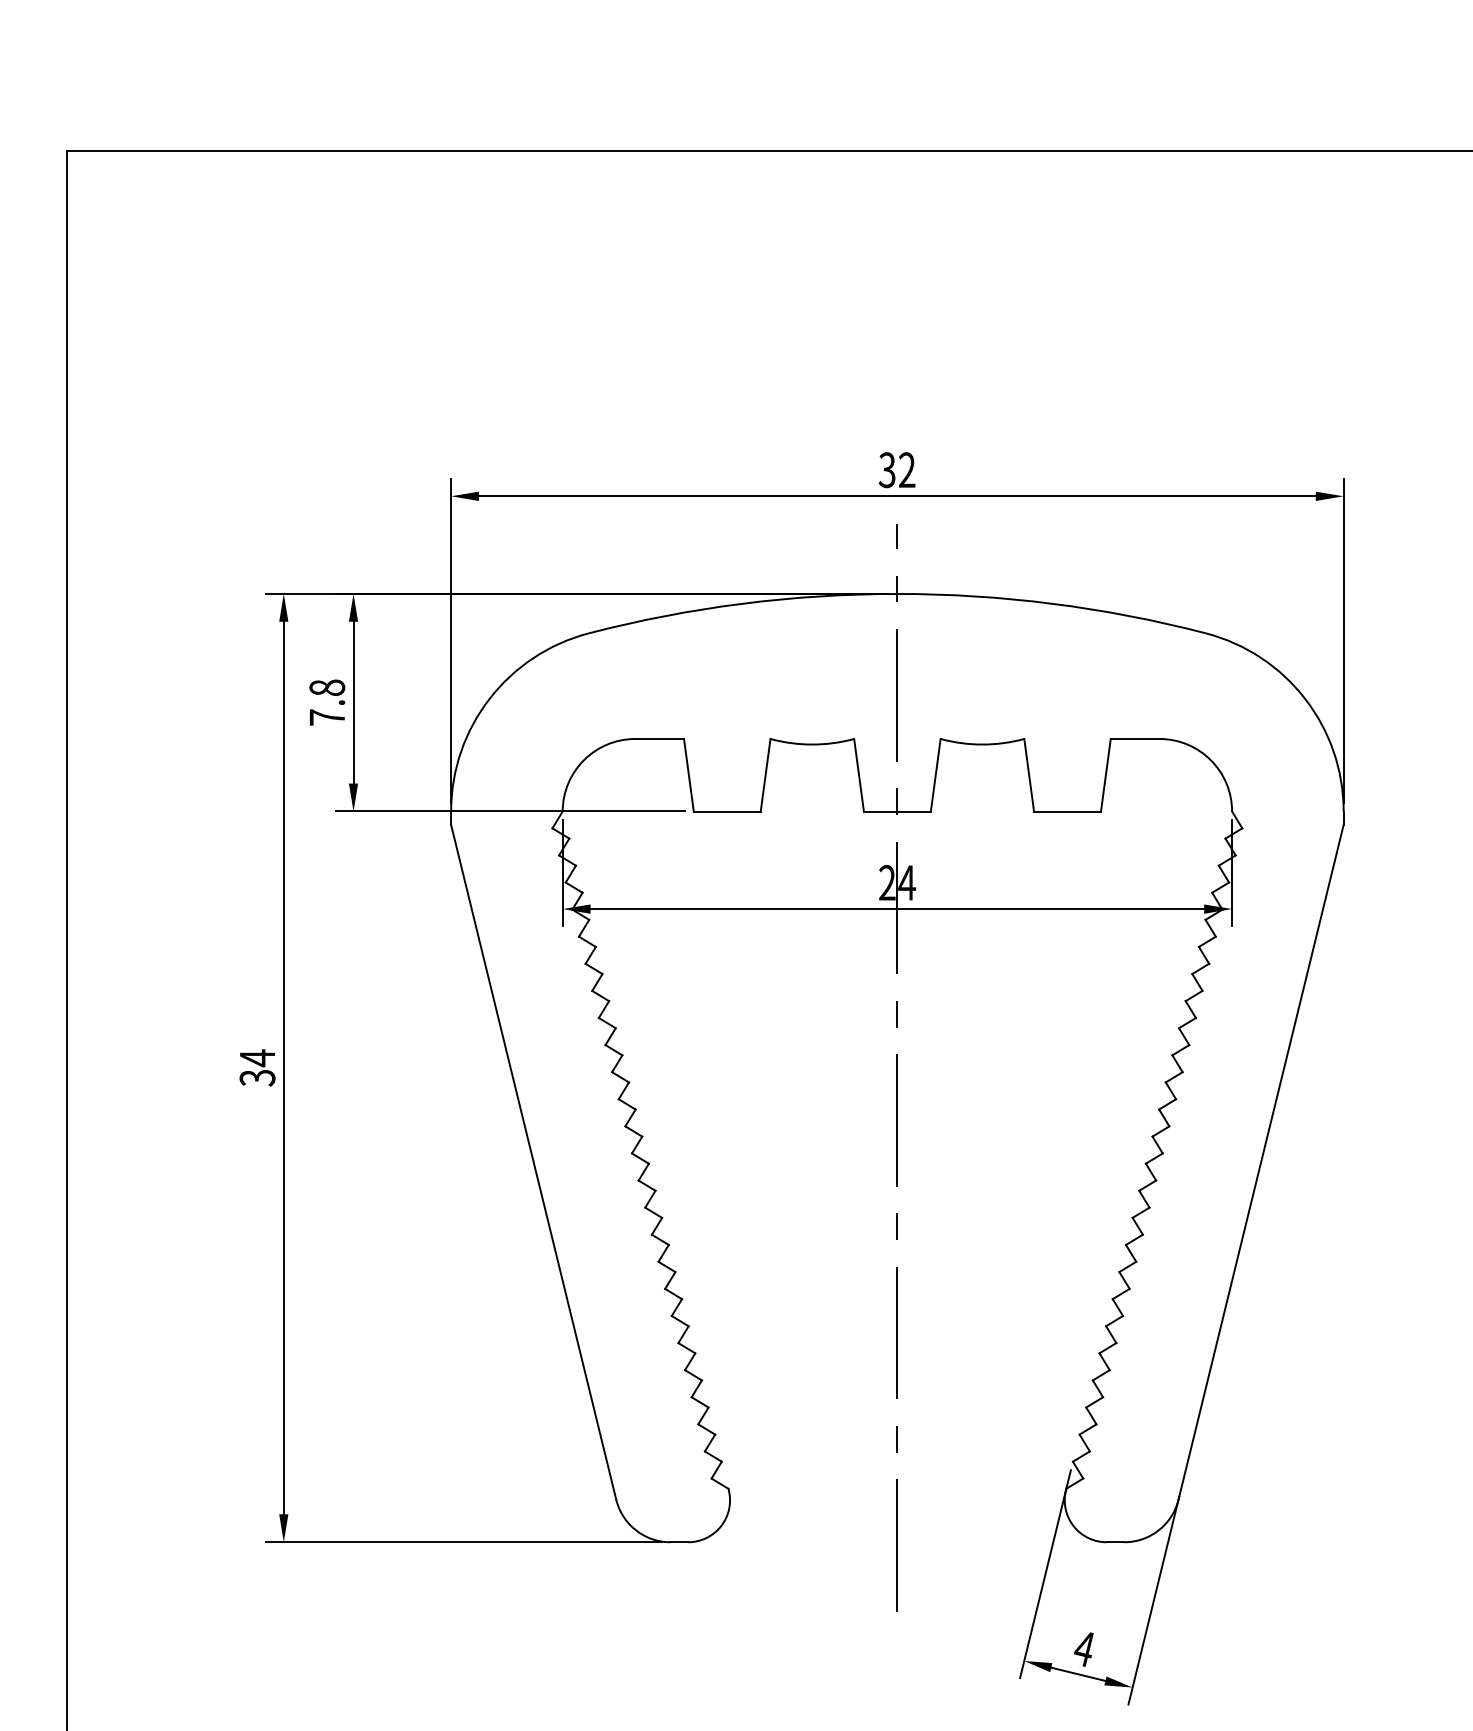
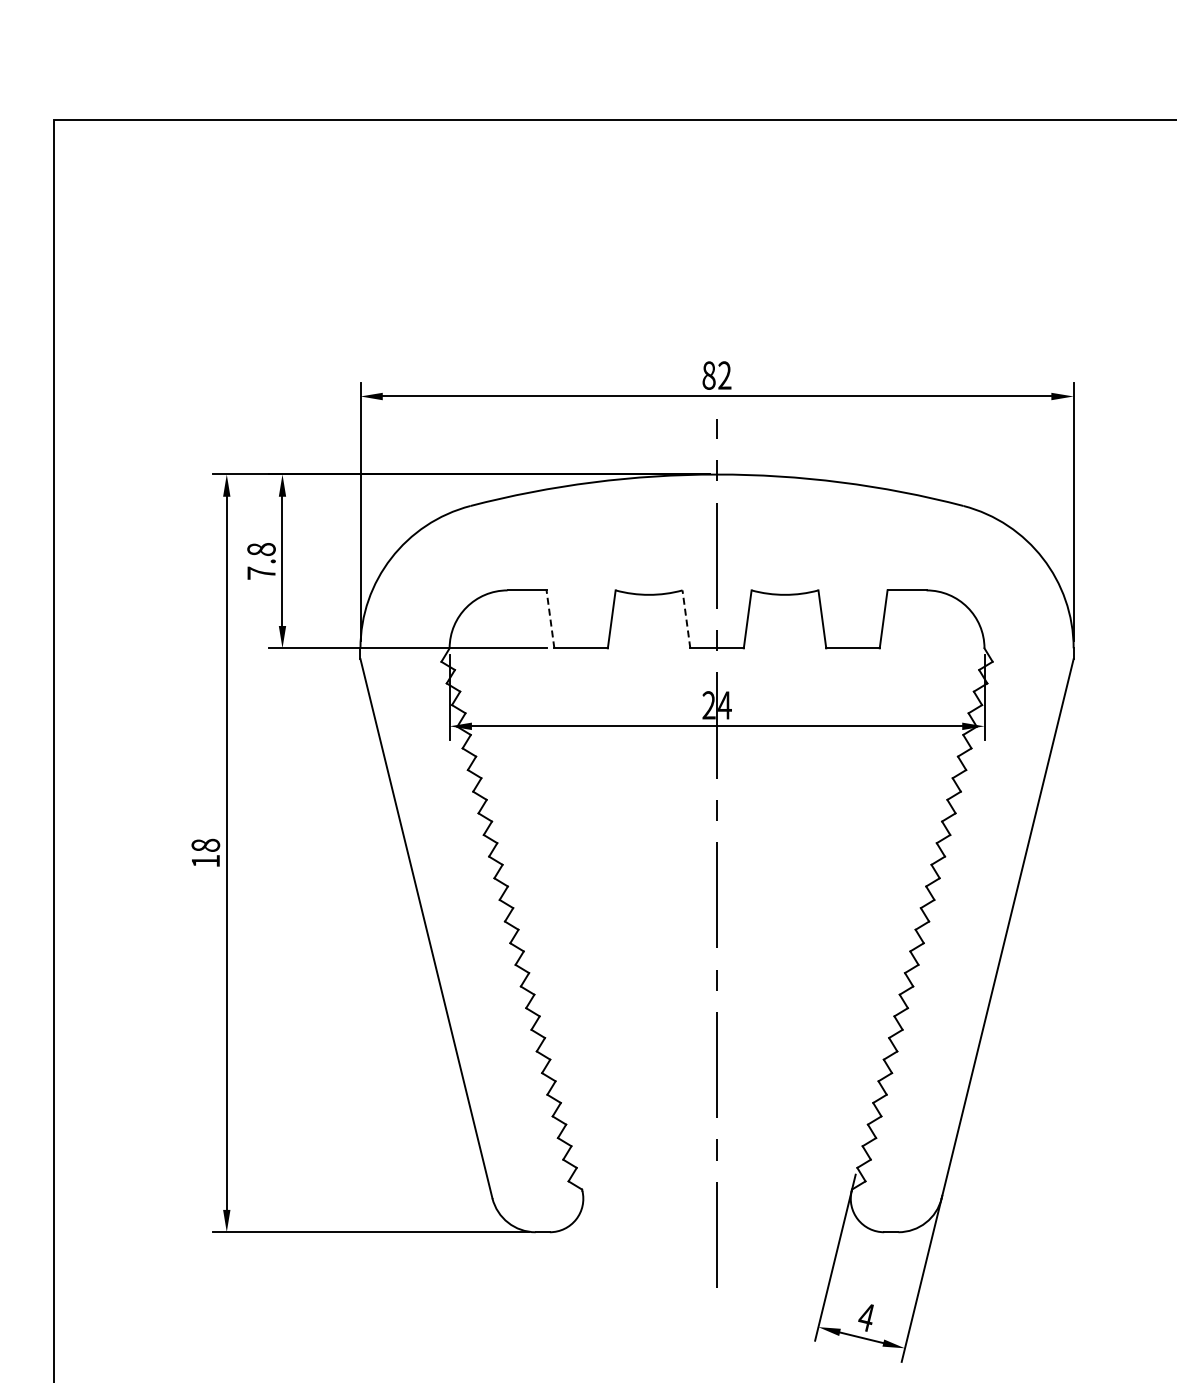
text: (886, 470) -> (708, 375), 32 -> 82
line: (688, 774) -> (550, 618), solid -> dashed
line: (859, 774) -> (686, 618), solid -> dashed
text: (257, 1068) -> (205, 853), 34 -> 18

